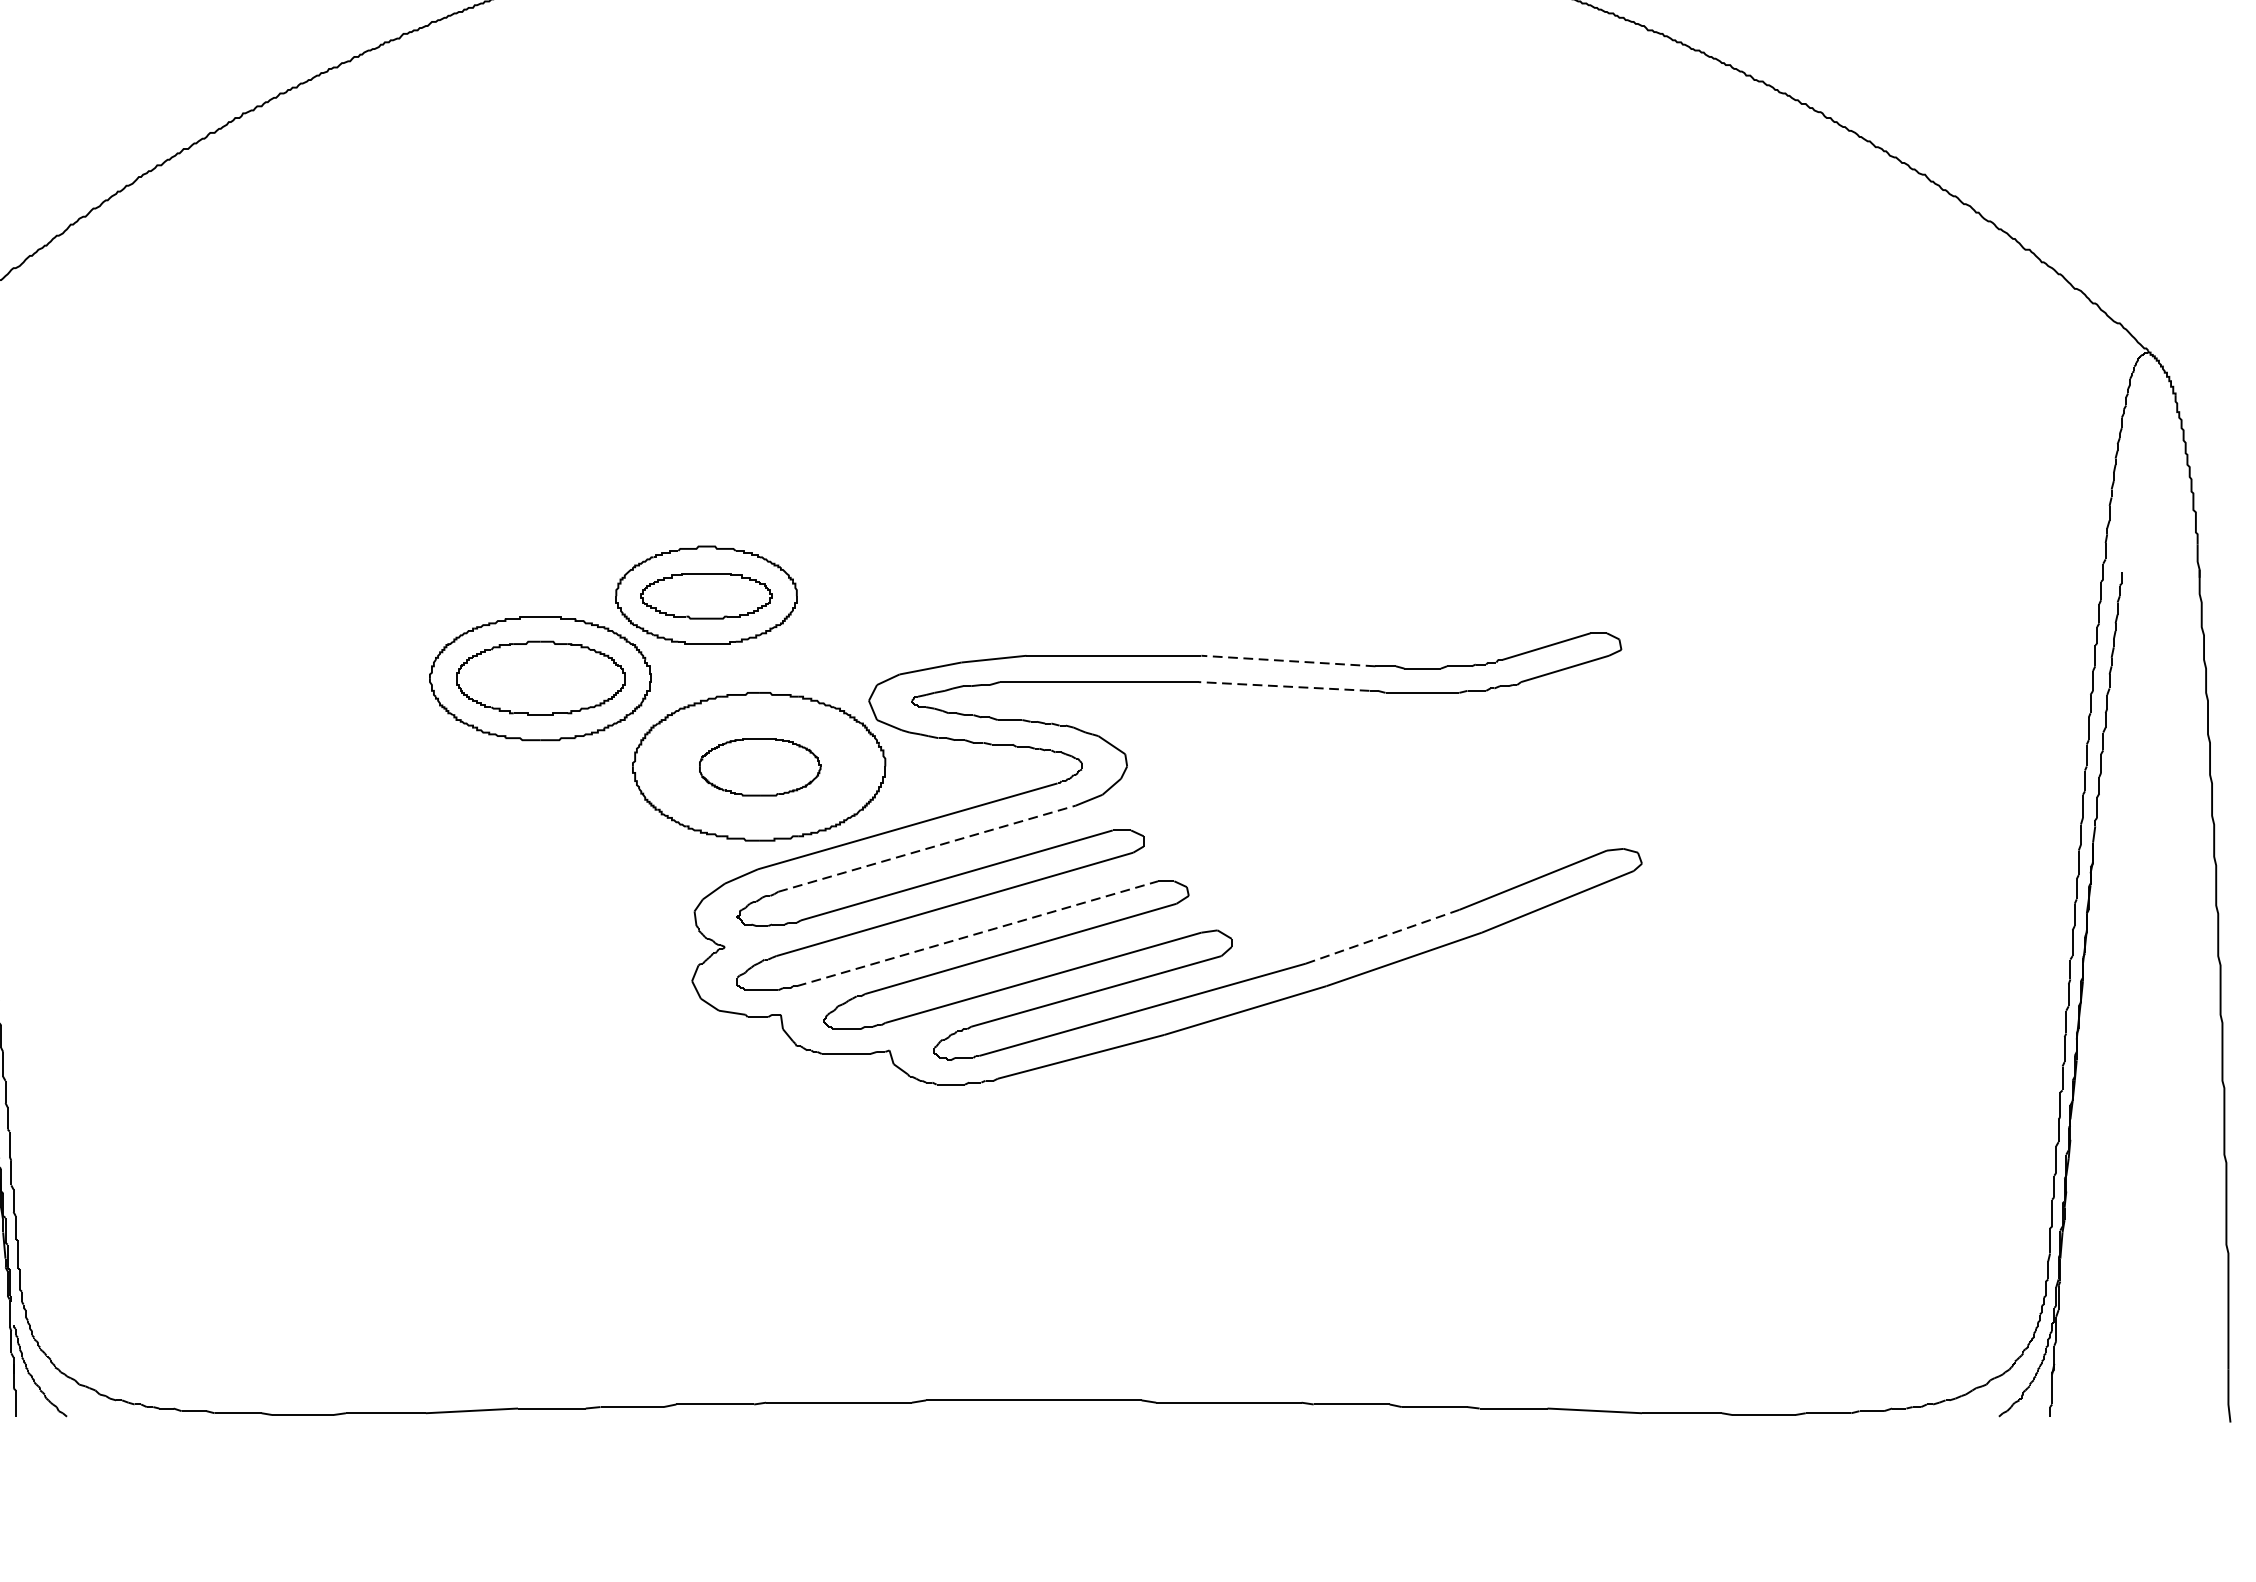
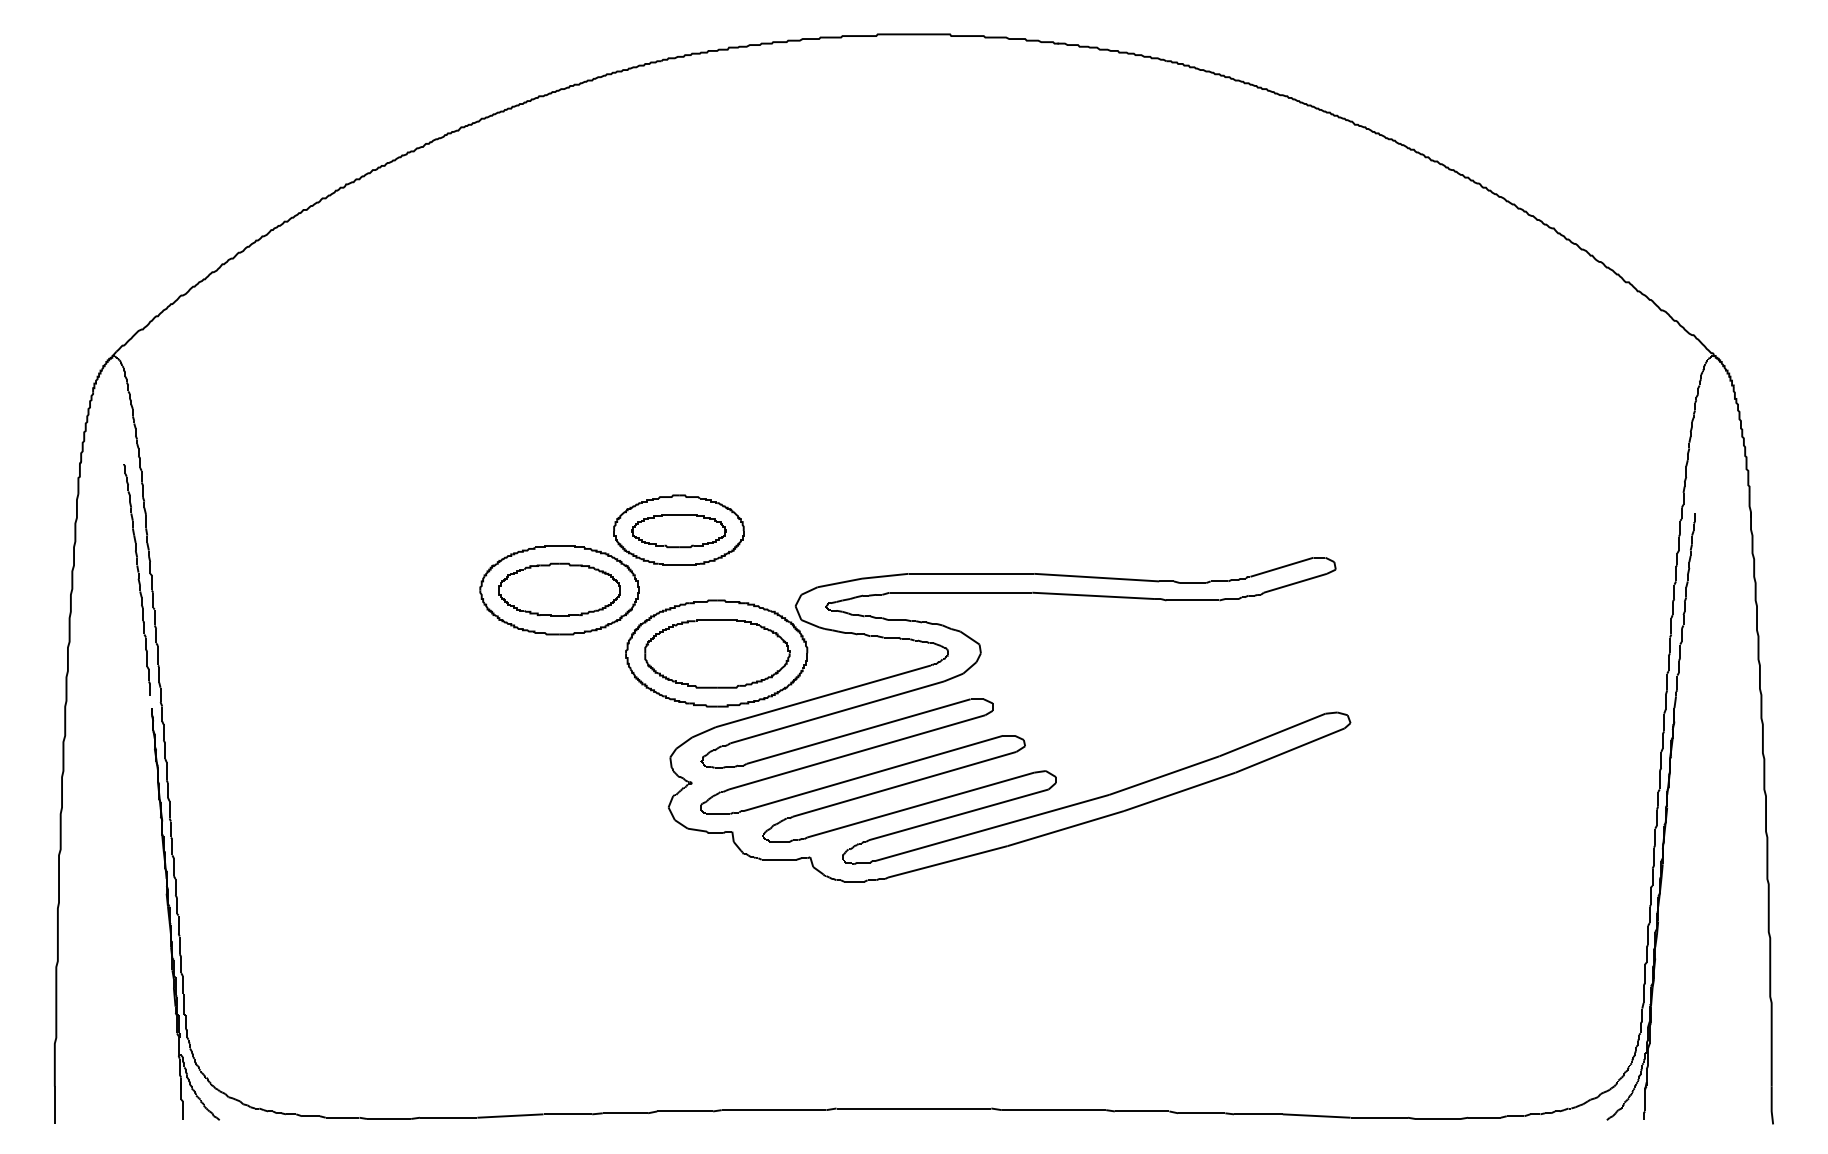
line: (1288, 660) -> (1096, 577), dashed -> solid
line: (1283, 685) -> (1093, 595), dashed -> solid
part: (760, 766) -> (717, 653), size x1.67
line: (927, 848) -> (837, 712), dashed -> solid
line: (977, 933) -> (873, 773), dashed -> solid
line: (1382, 936) -> (1164, 775), dashed -> solid

